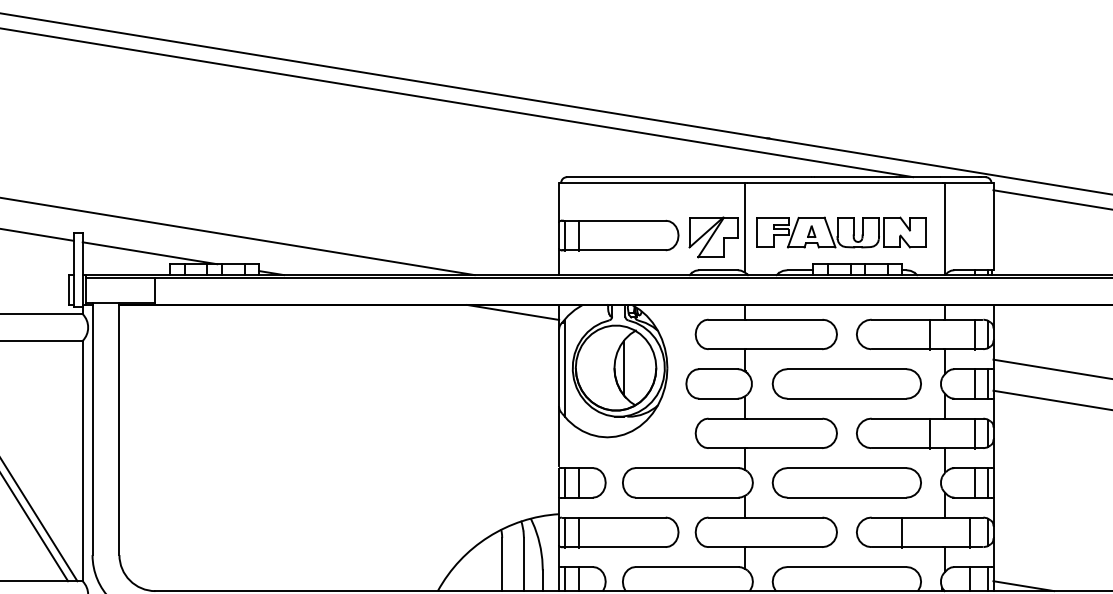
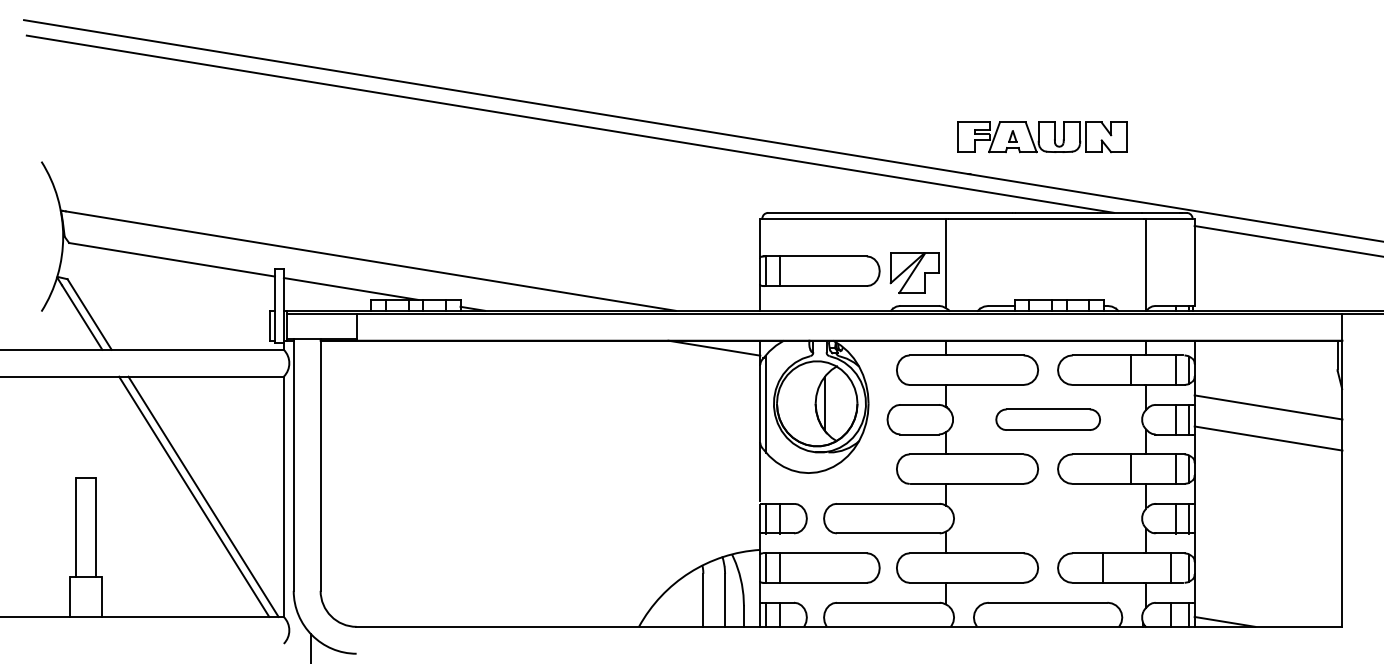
part: (841, 232) -> (1042, 137), moved
part: (847, 383) -> (1048, 419), size x0.7
part: (847, 482) -> (1048, 518), removed

